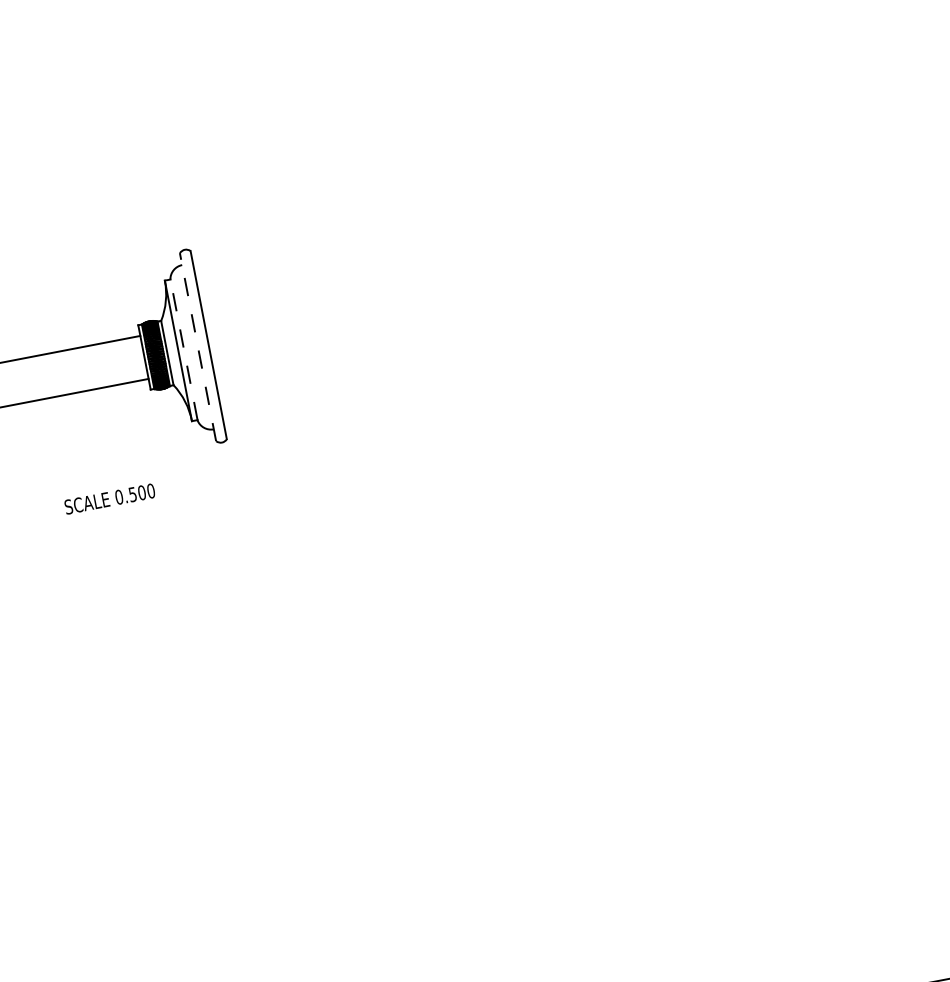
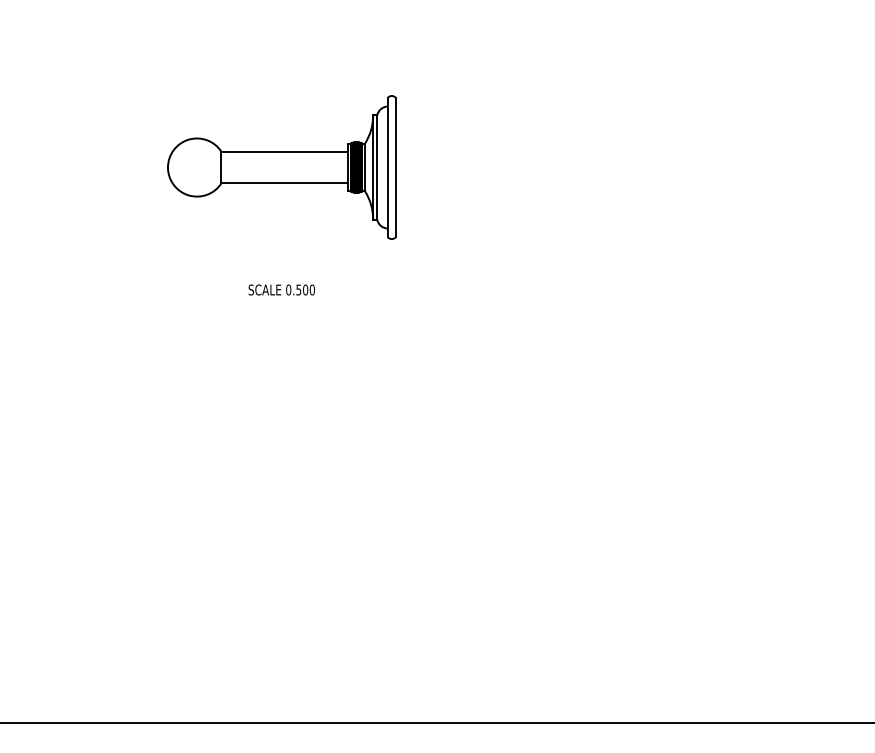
line: (197, 347) -> (387, 167), dashed -> solid
line: (183, 348) -> (377, 166), dashed -> solid
text: (109, 498) -> (281, 289), moved

